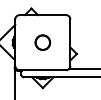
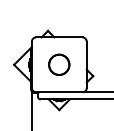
part: (43, 42) -> (59, 64), size x1.4

